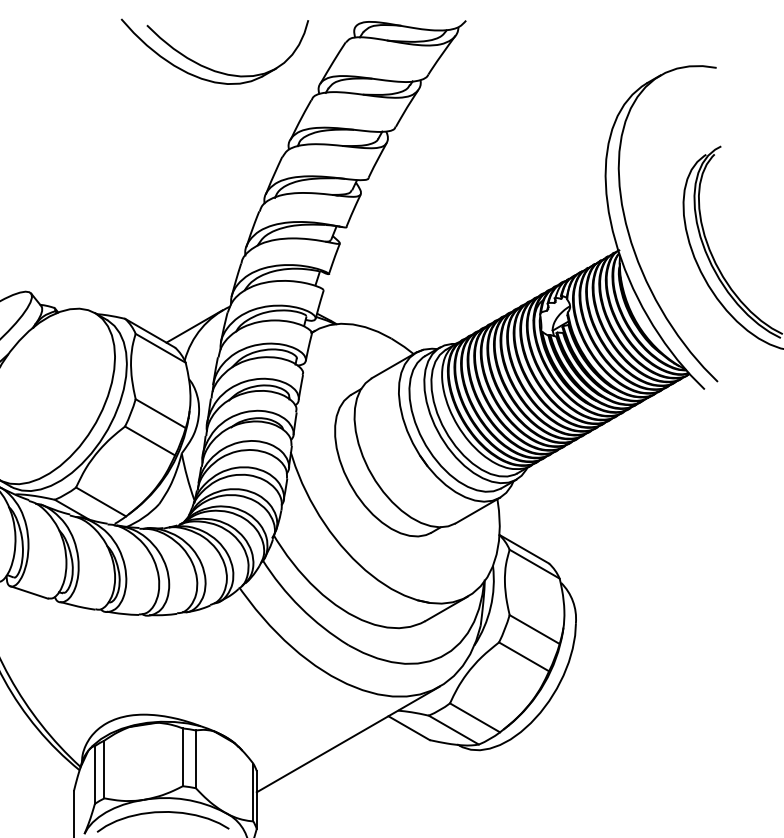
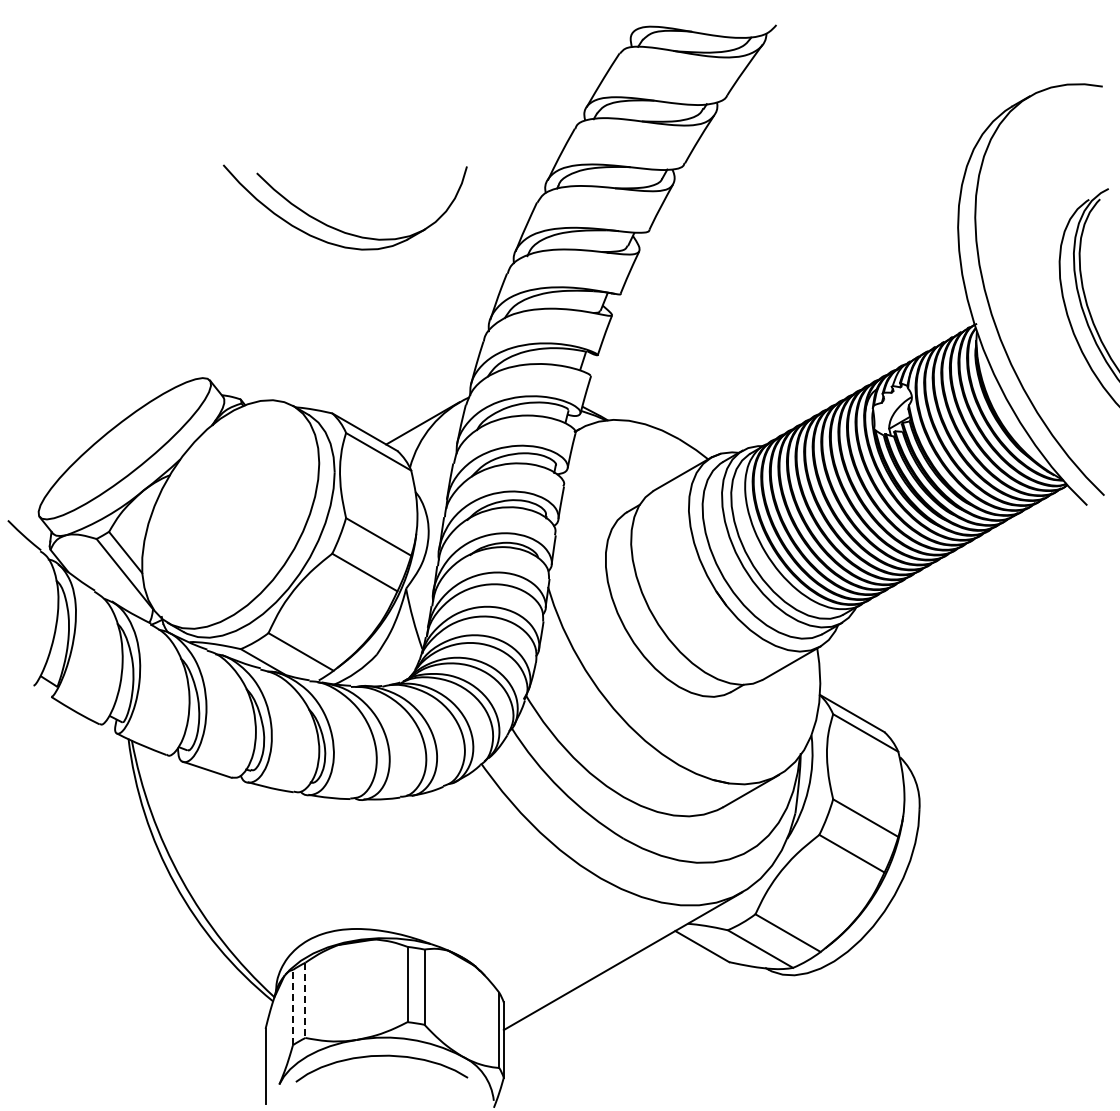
part: (208, 67) -> (337, 228), moved
line: (104, 769) -> (305, 1000), solid -> dashed
line: (95, 774) -> (293, 1007), solid -> dashed

